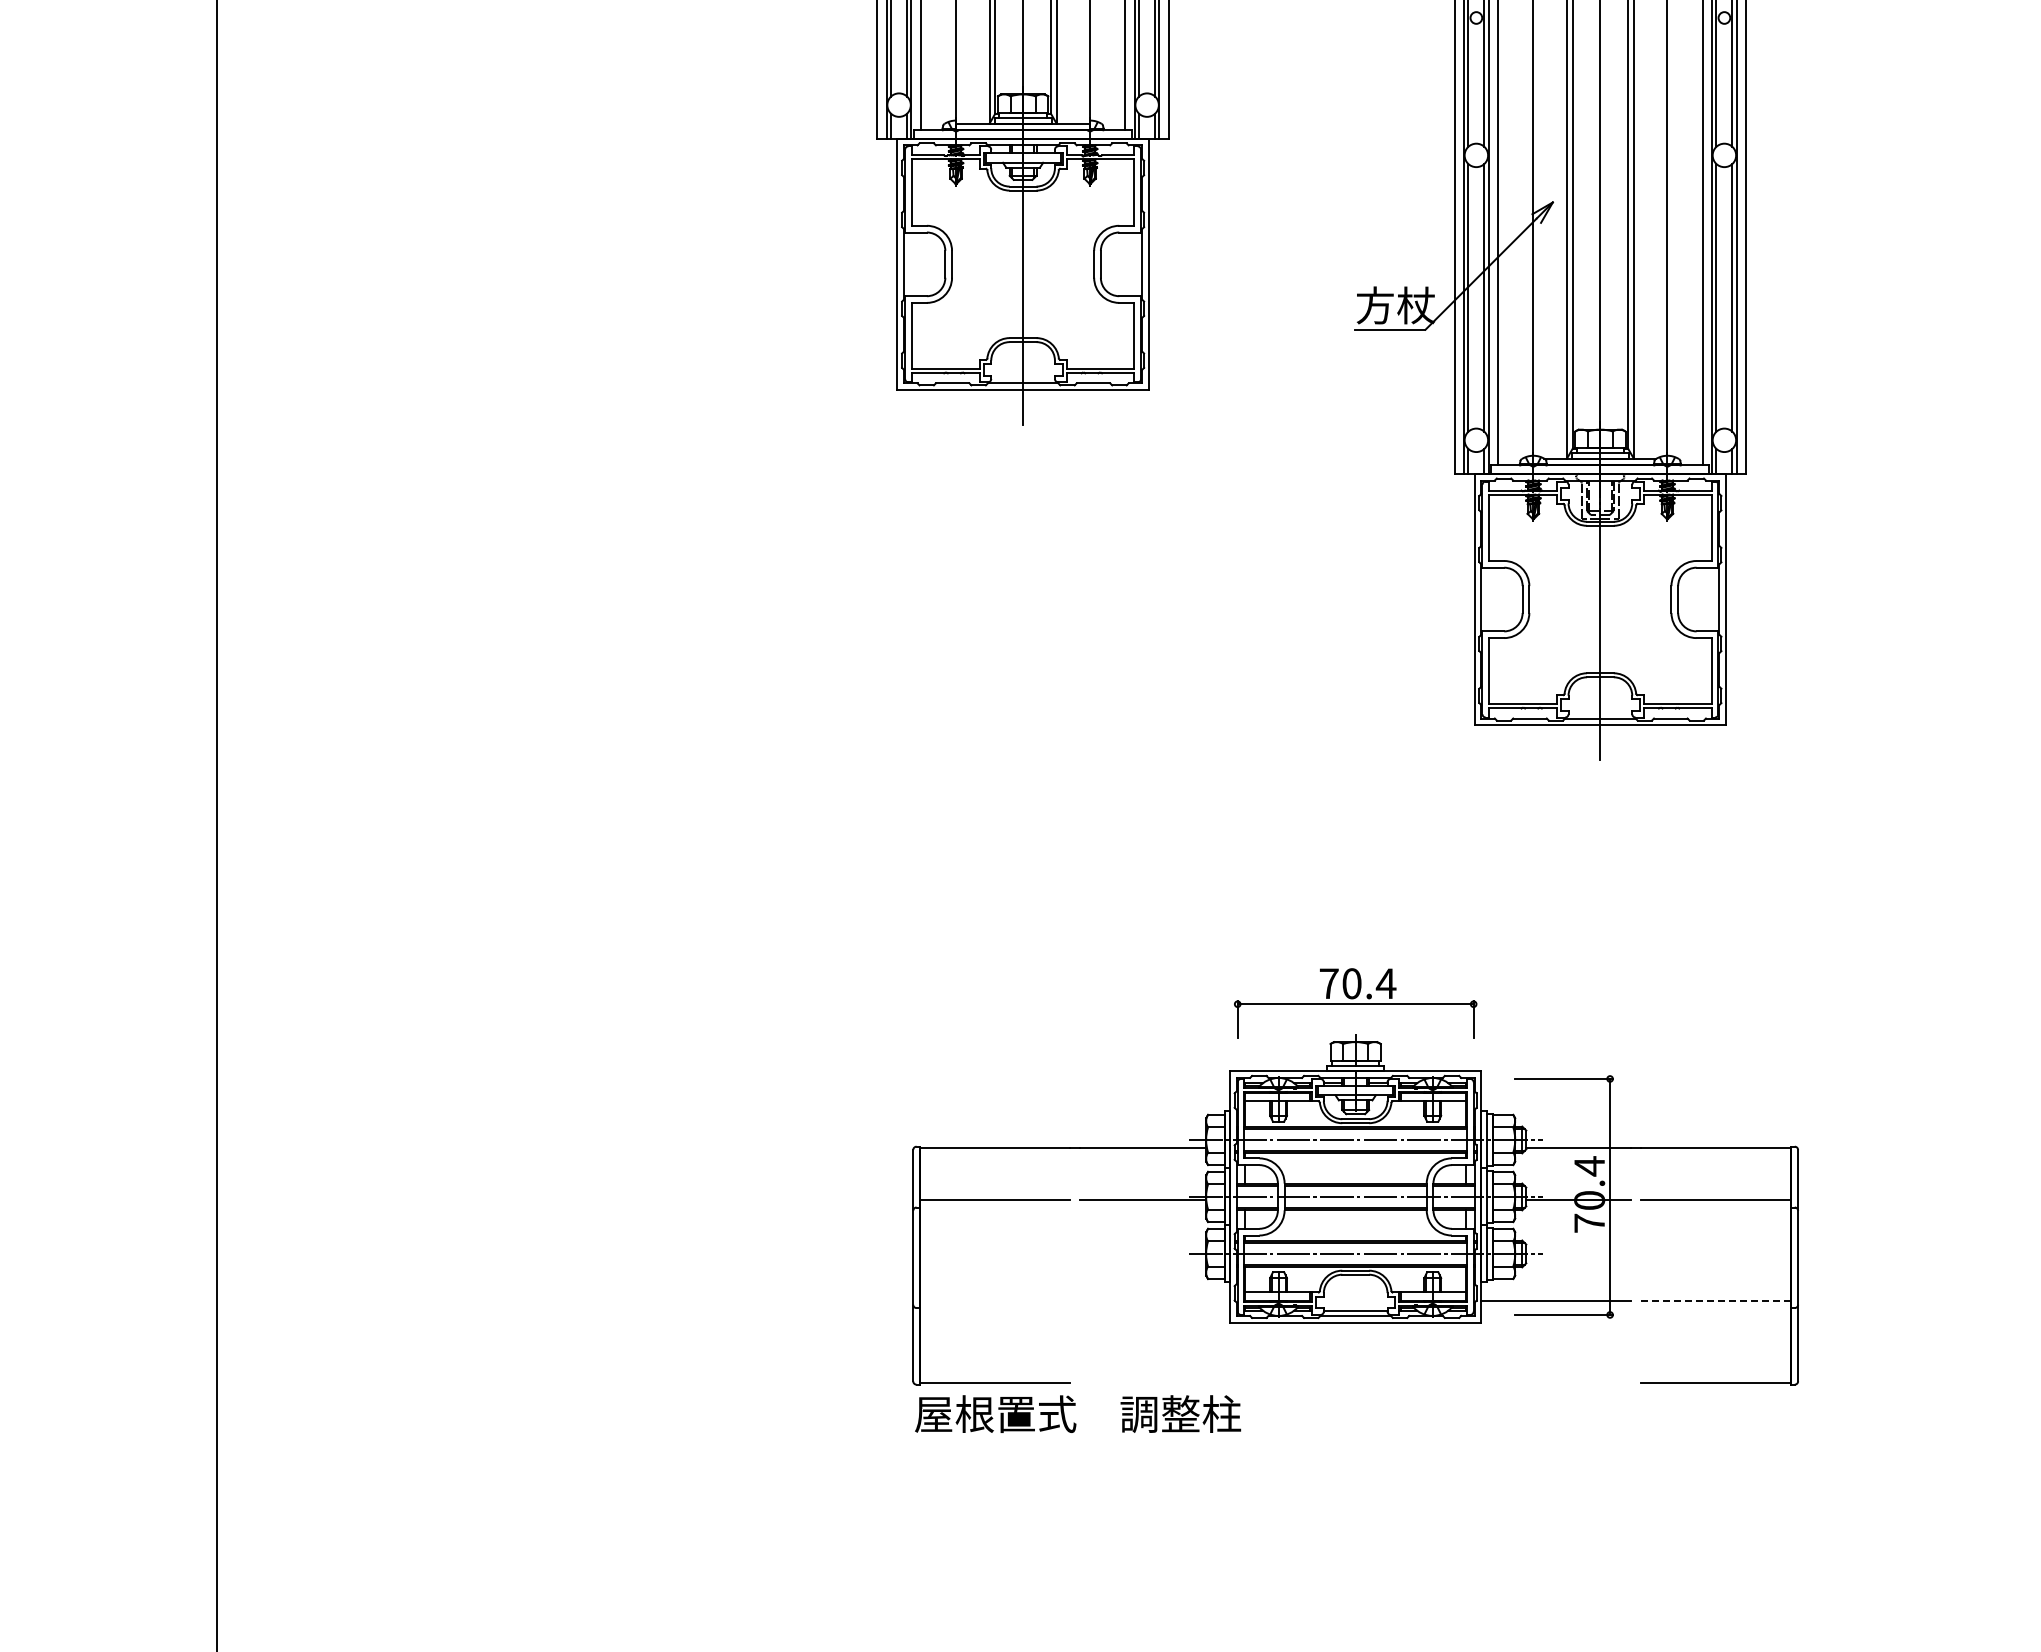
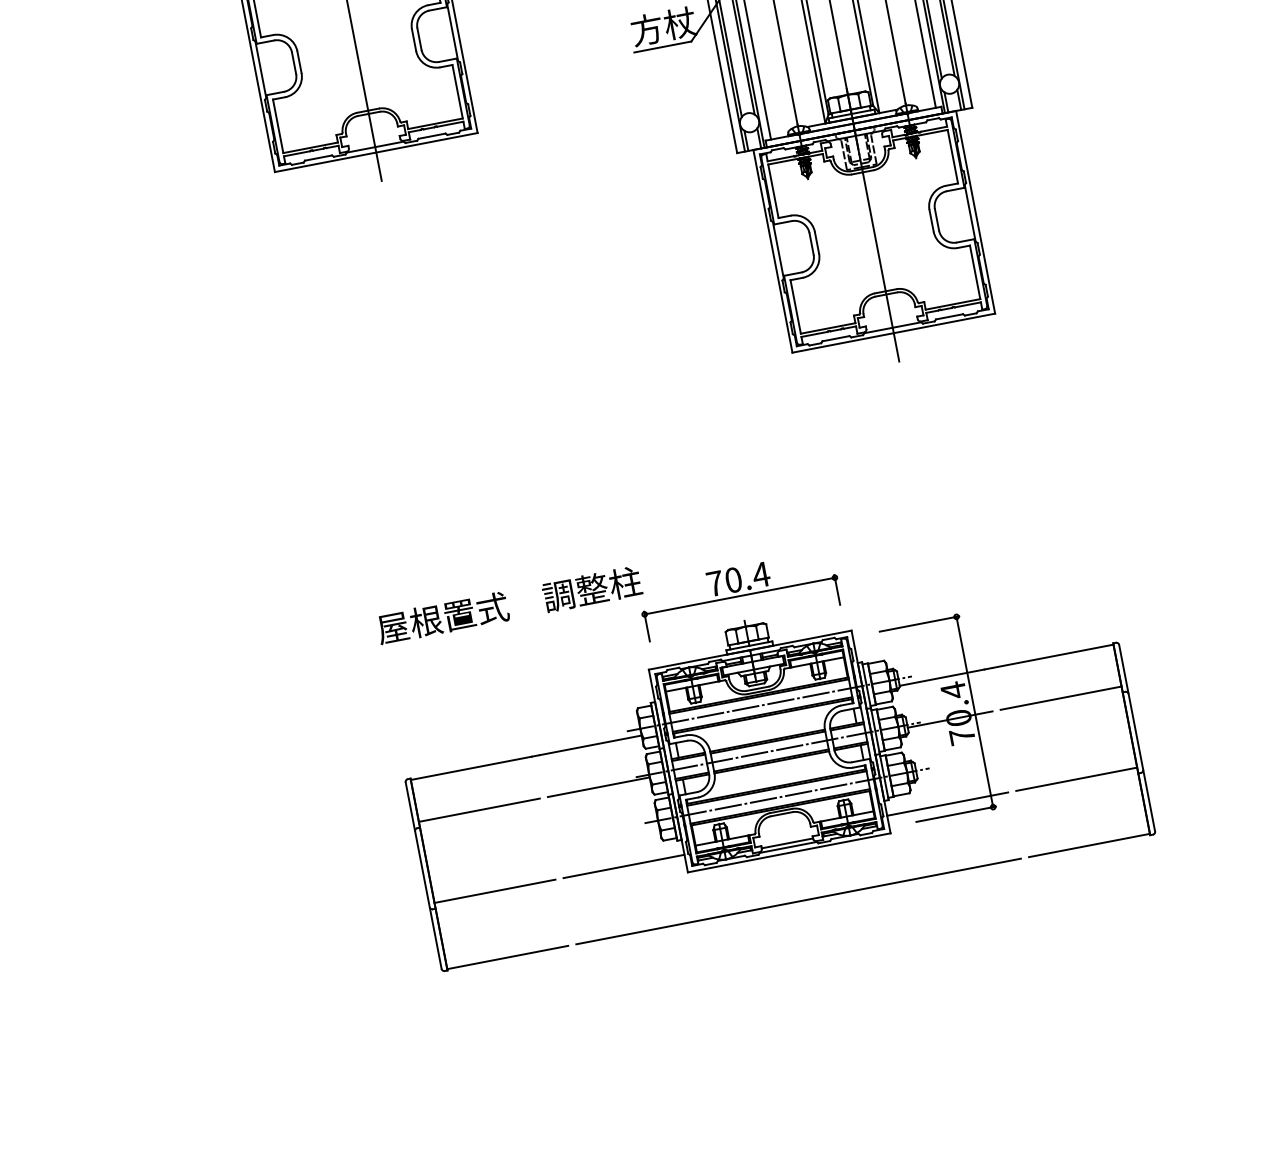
line: (994, 1300) -> (494, 891), added
line: (1154, 1300) -> (623, 866), added
line: (1716, 1300) -> (1076, 778), dashed -> solid
line: (1355, 1382) -> (798, 901), added
text: (1078, 1413) -> (509, 604), moved

